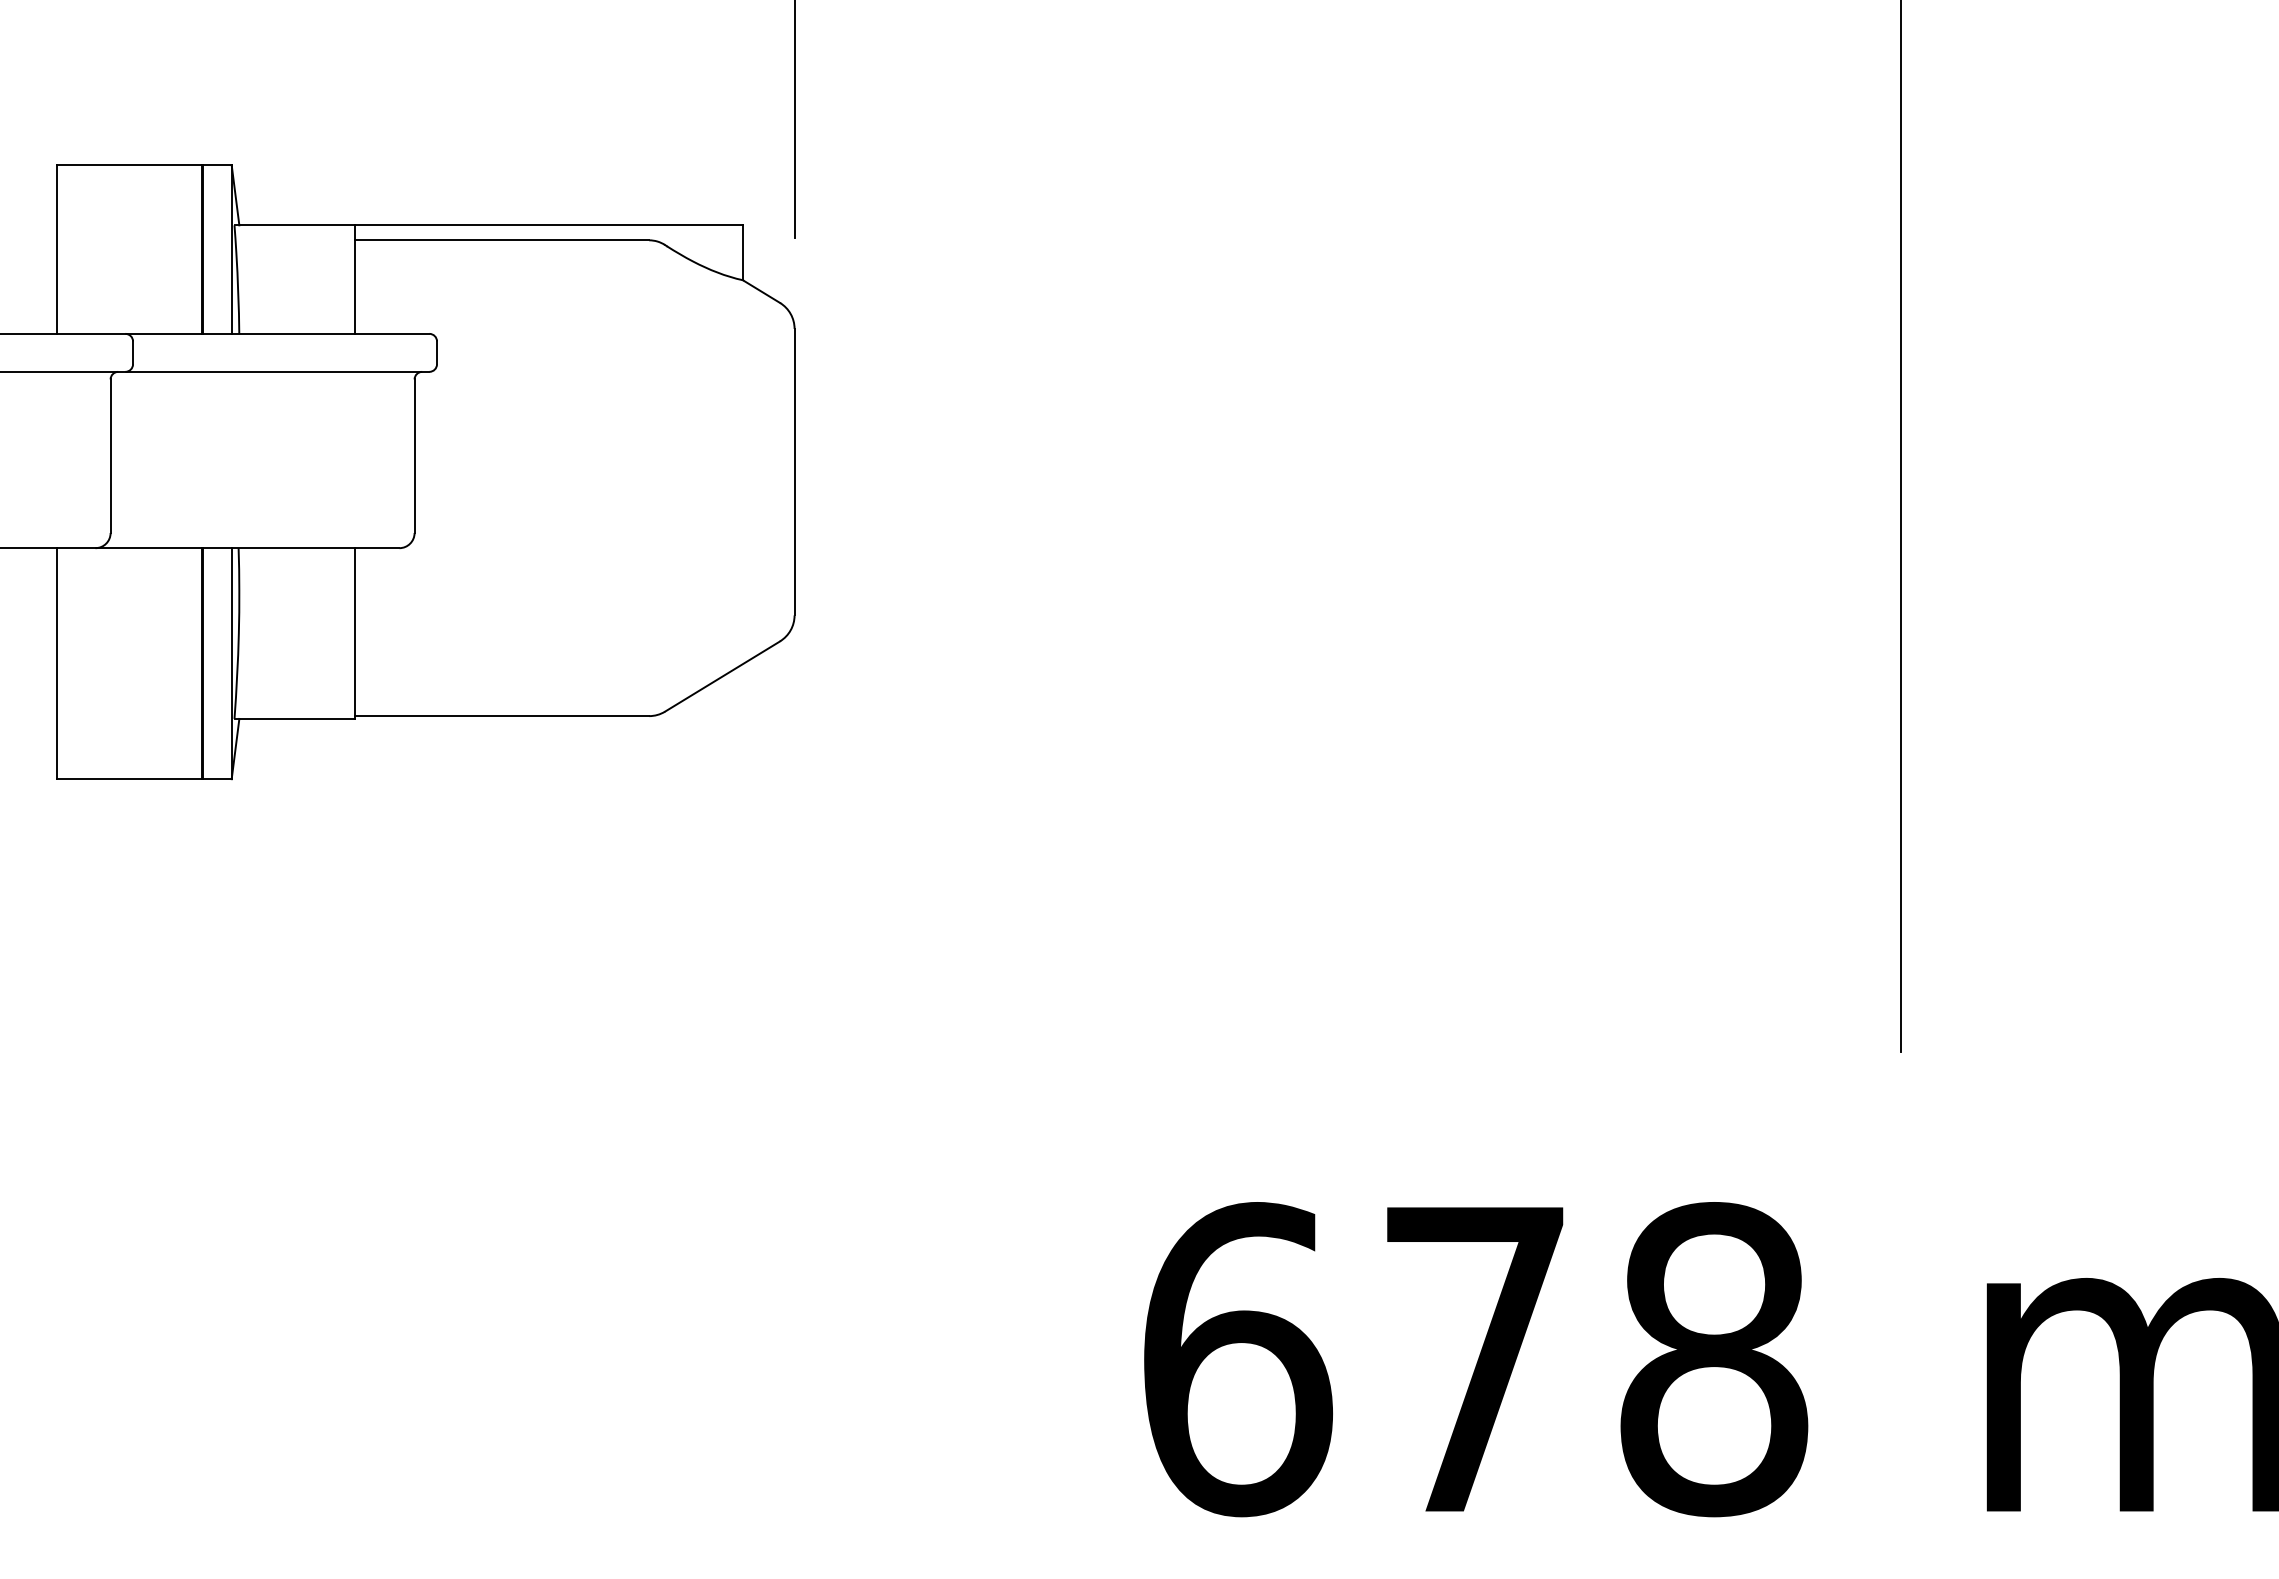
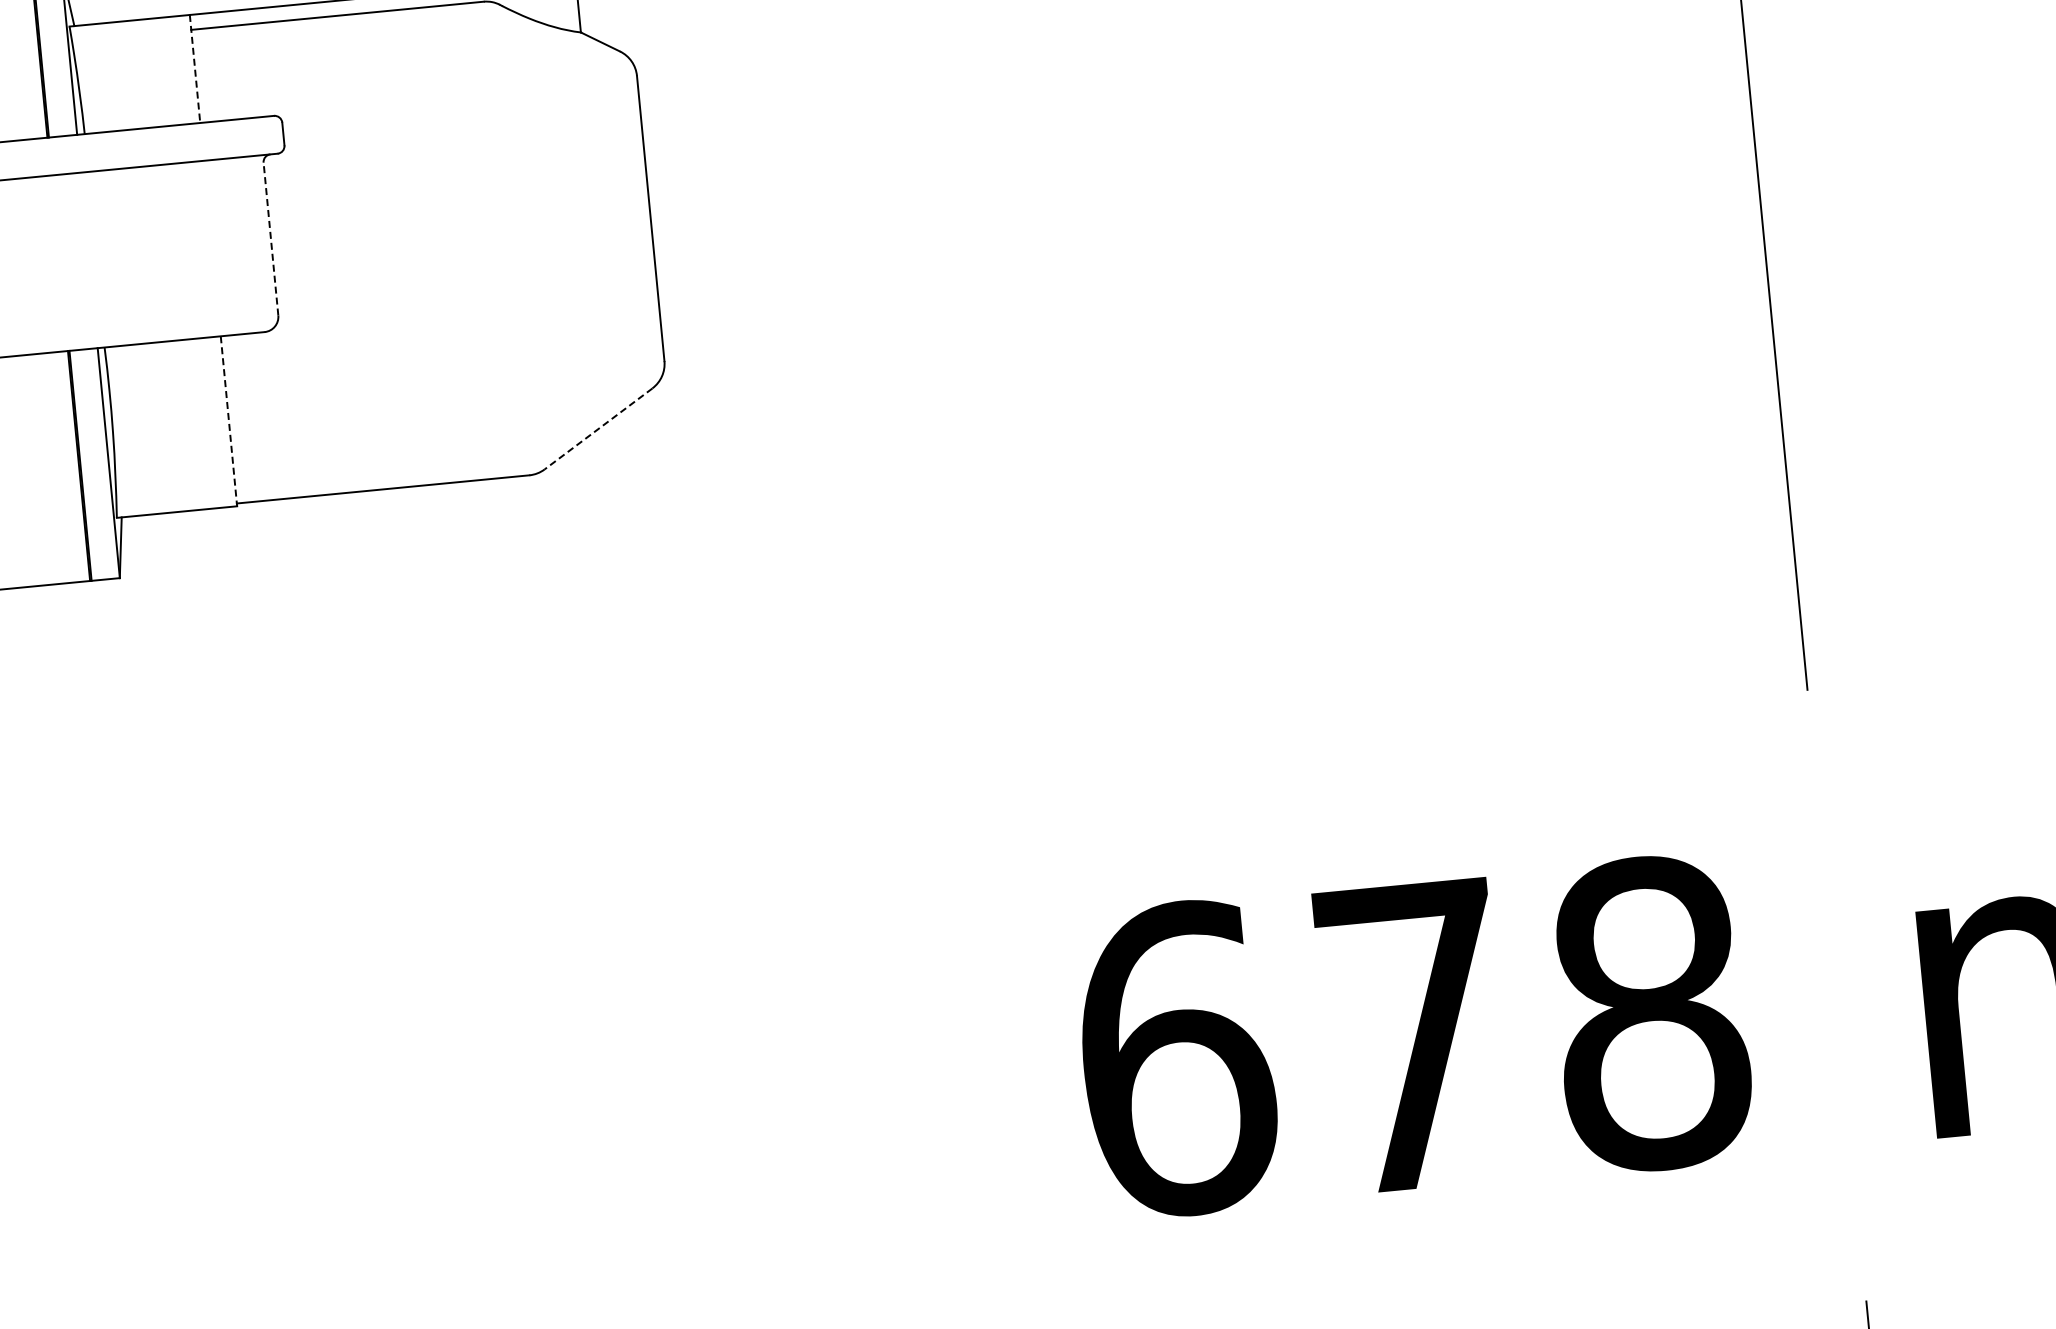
line: (355, 280) -> (195, 69), solid -> dashed
line: (414, 456) -> (270, 239), solid -> dashed
line: (355, 634) -> (229, 422), solid -> dashed
line: (722, 676) -> (598, 428), solid -> dashed

